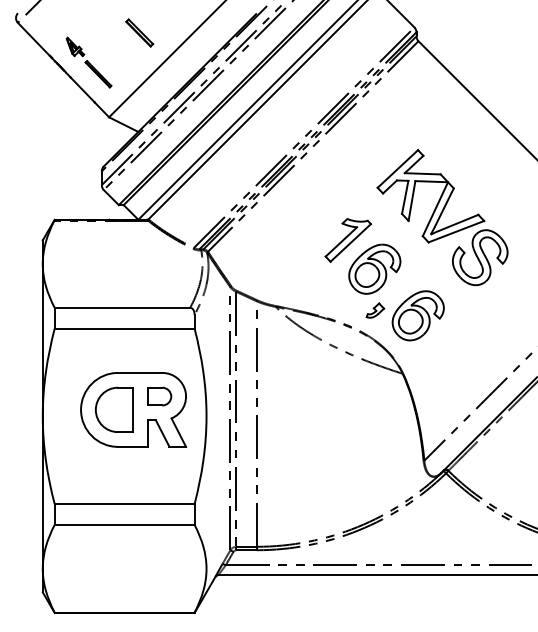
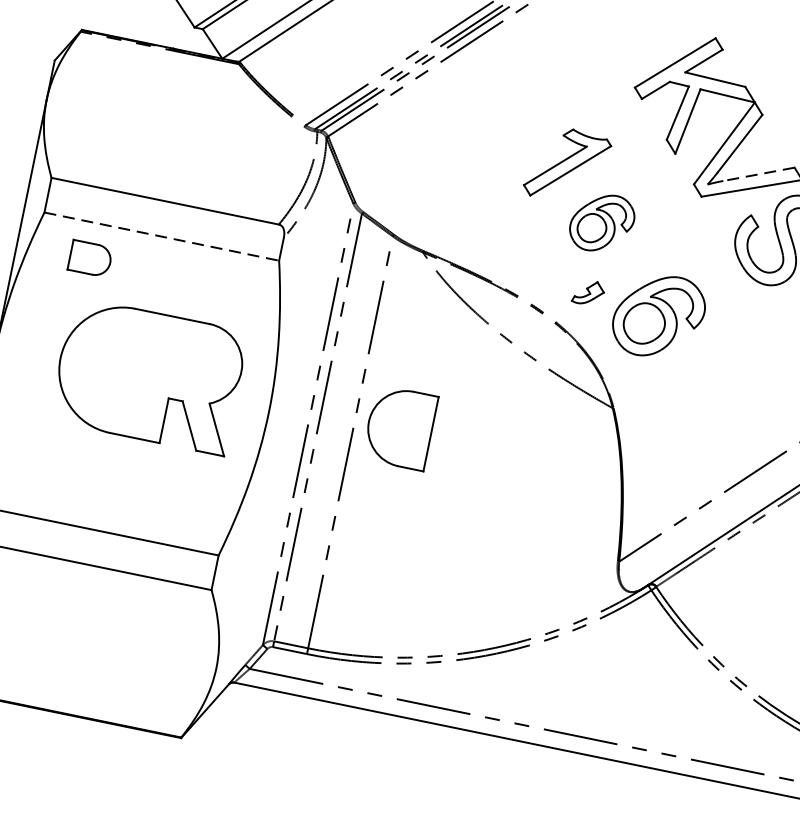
line: (458, 223) -> (758, 175), solid -> dashed
part: (374, 268) -> (601, 221), size x0.7
line: (124, 328) -> (161, 236), solid -> dashed
part: (159, 396) -> (90, 258), moved
part: (114, 409) -> (400, 427), moved

